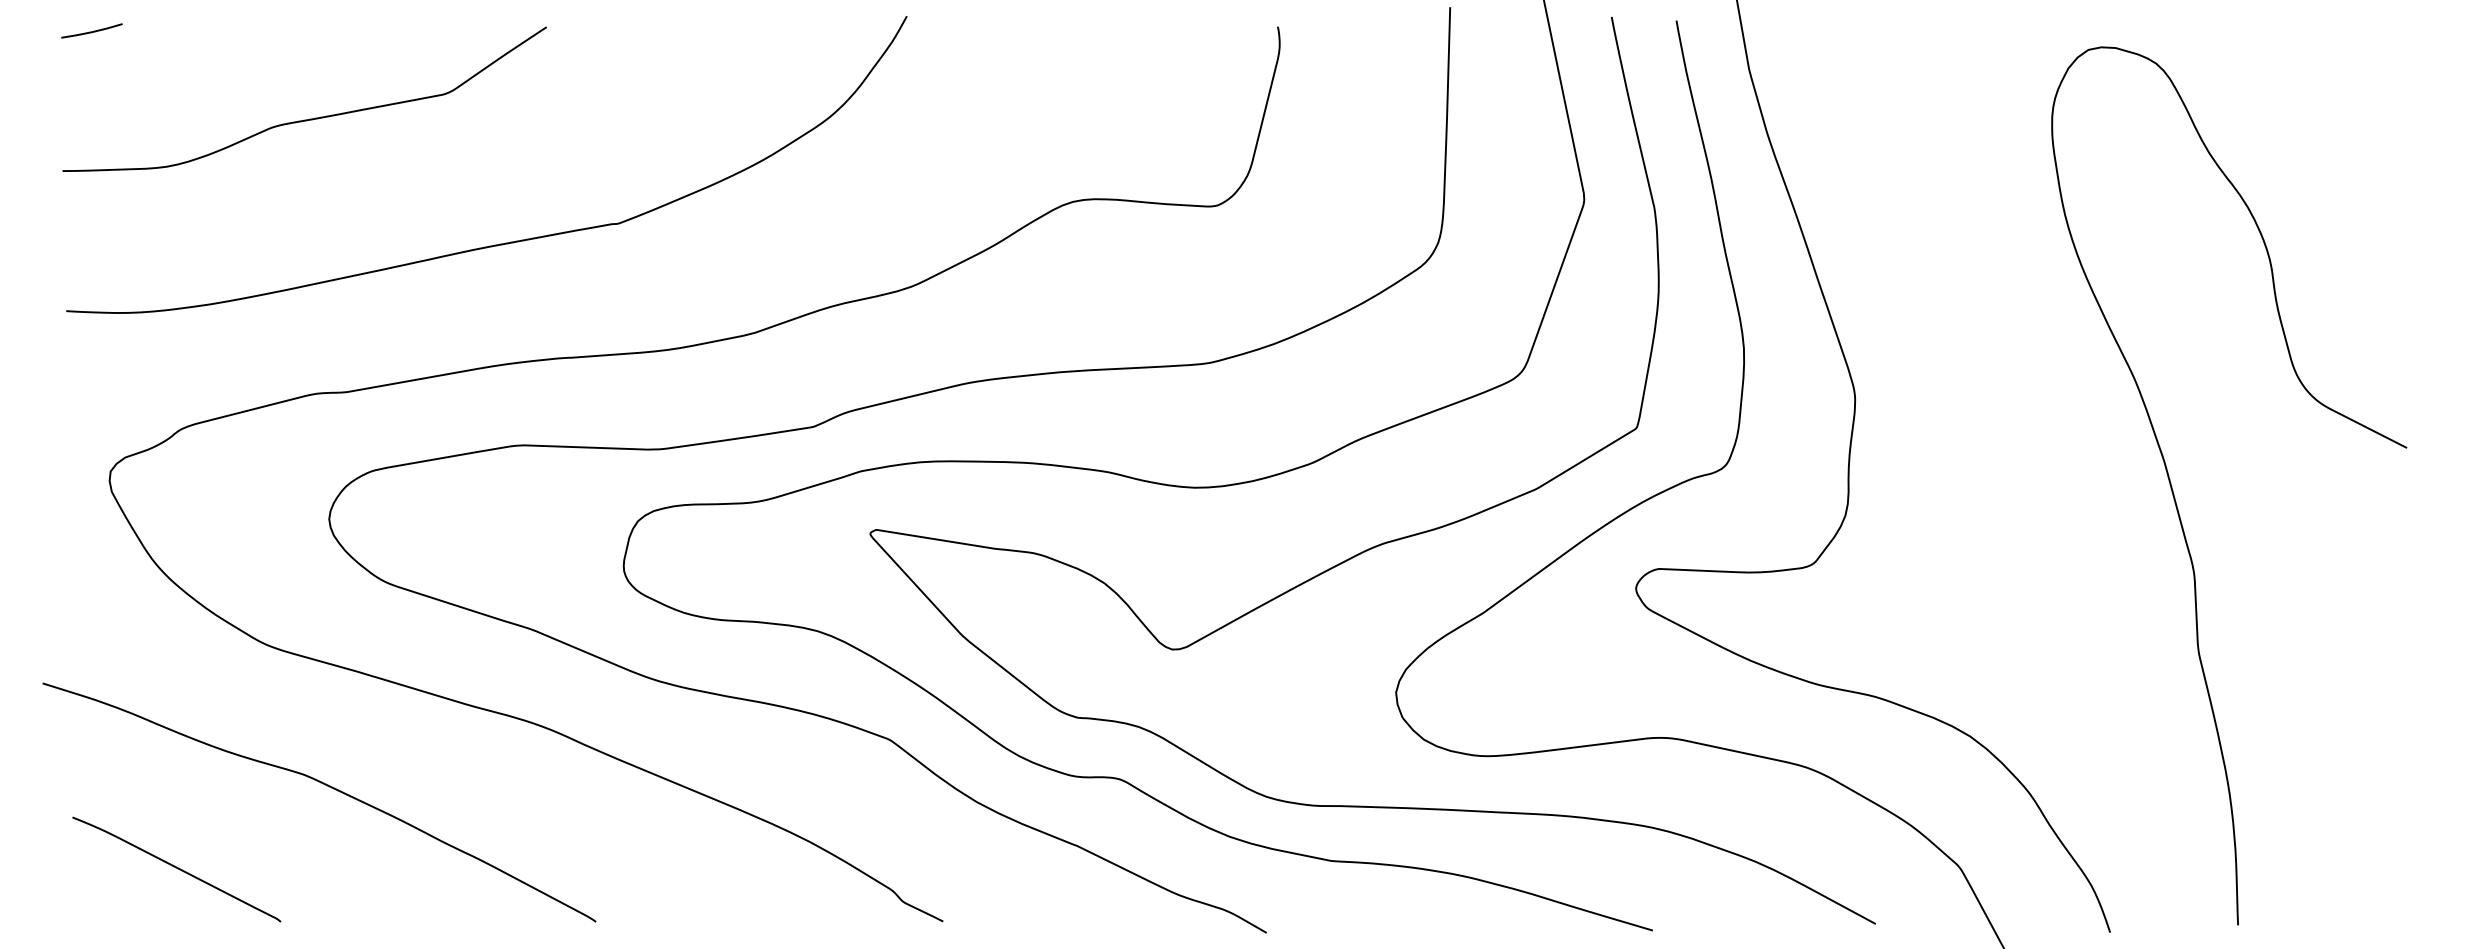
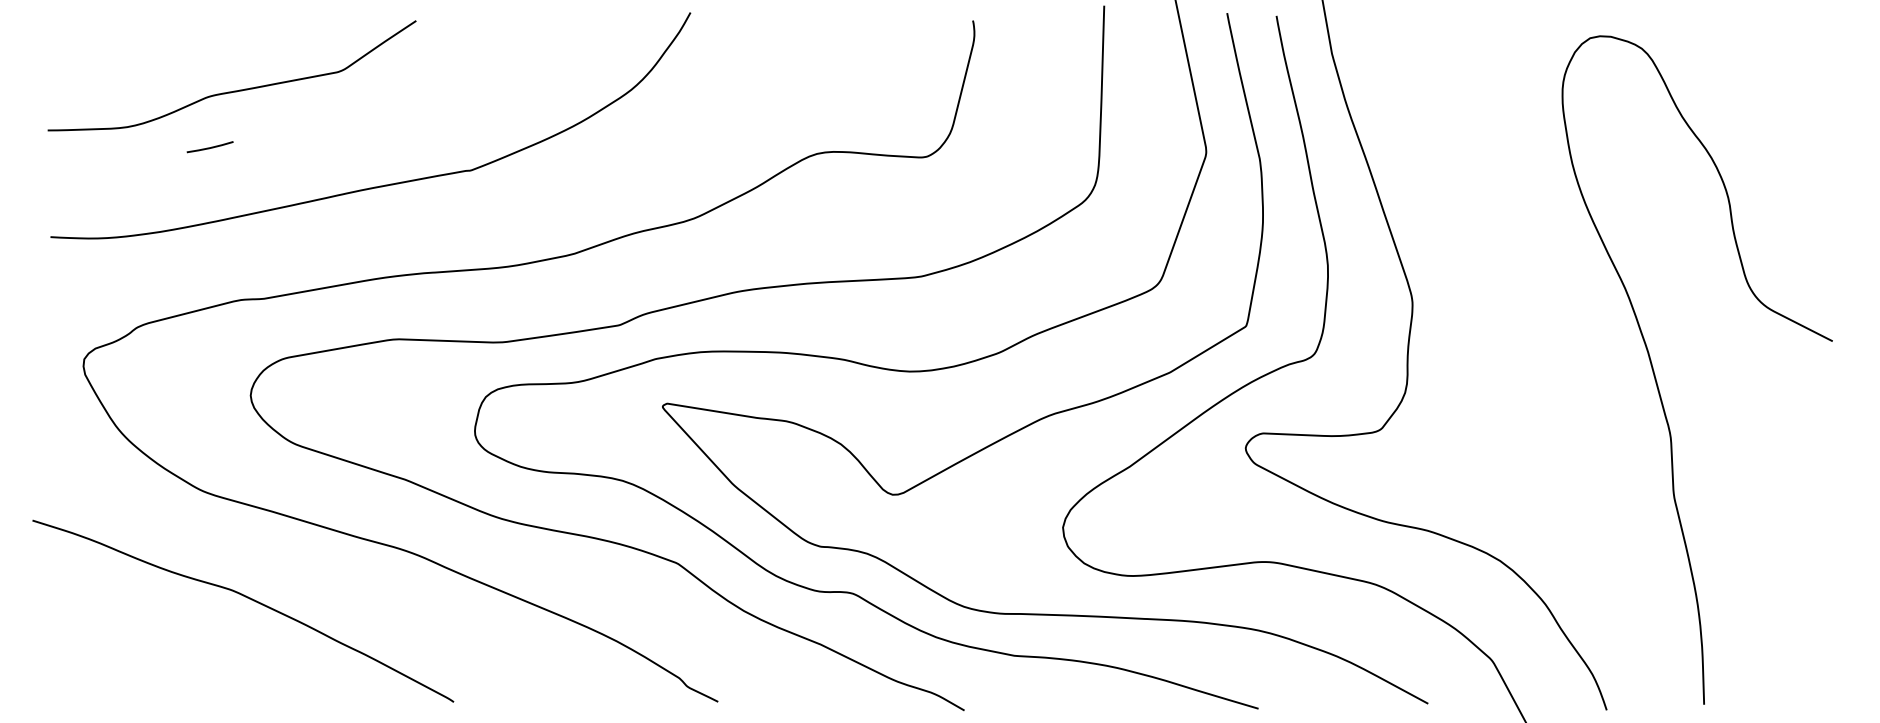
line: (91, 31) -> (209, 147), moved
curve: (176, 868) -> (134, 661), removed

